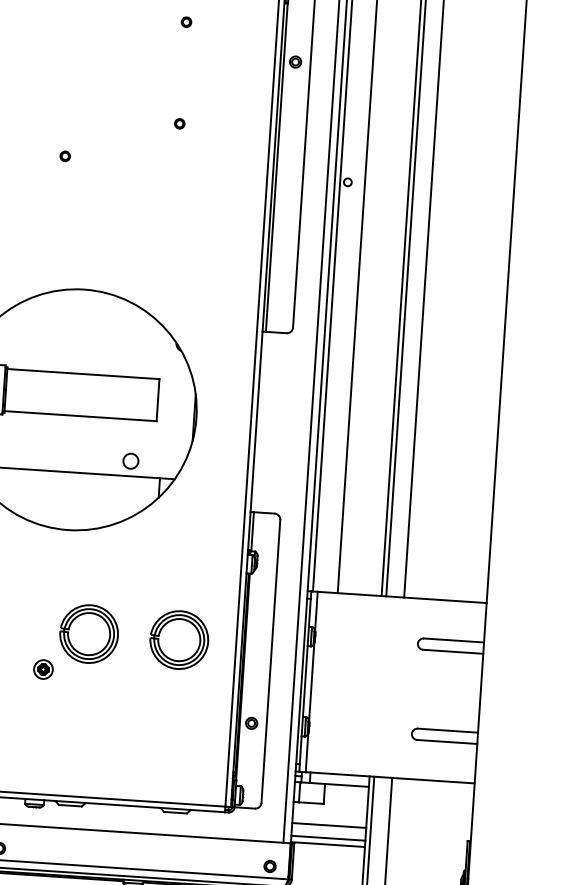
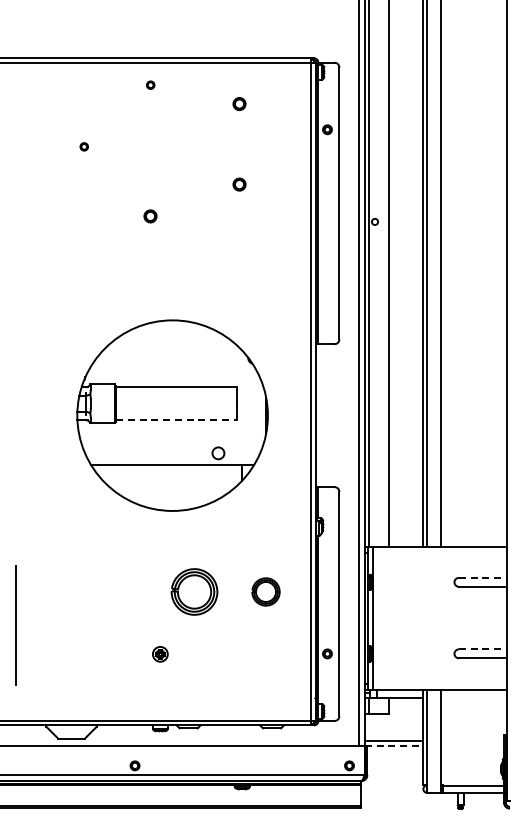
part: (185, 21) -> (238, 103), size x1.6
part: (178, 123) -> (238, 184), size x1.6
part: (65, 155) -> (150, 215), size x1.6
line: (80, 416) -> (176, 420), solid -> dashed
part: (178, 639) -> (265, 591), size x0.6
line: (453, 639) -> (482, 577), solid -> dashed
part: (43, 669) -> (160, 654), moved
line: (447, 730) -> (482, 649), solid -> dashed
line: (328, 825) -> (393, 730), removed
line: (328, 844) -> (394, 745), solid -> dashed

